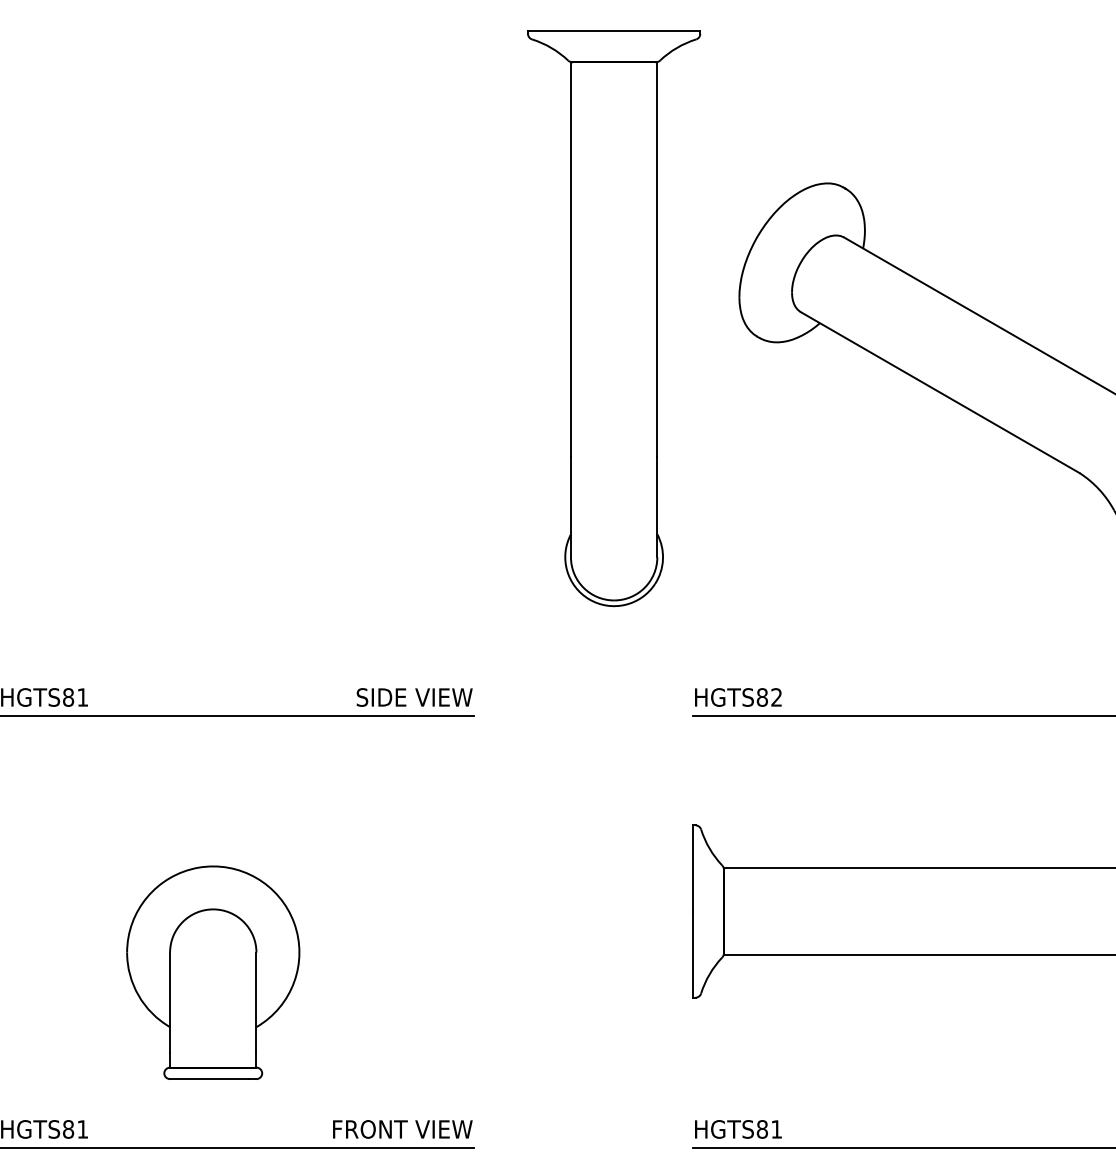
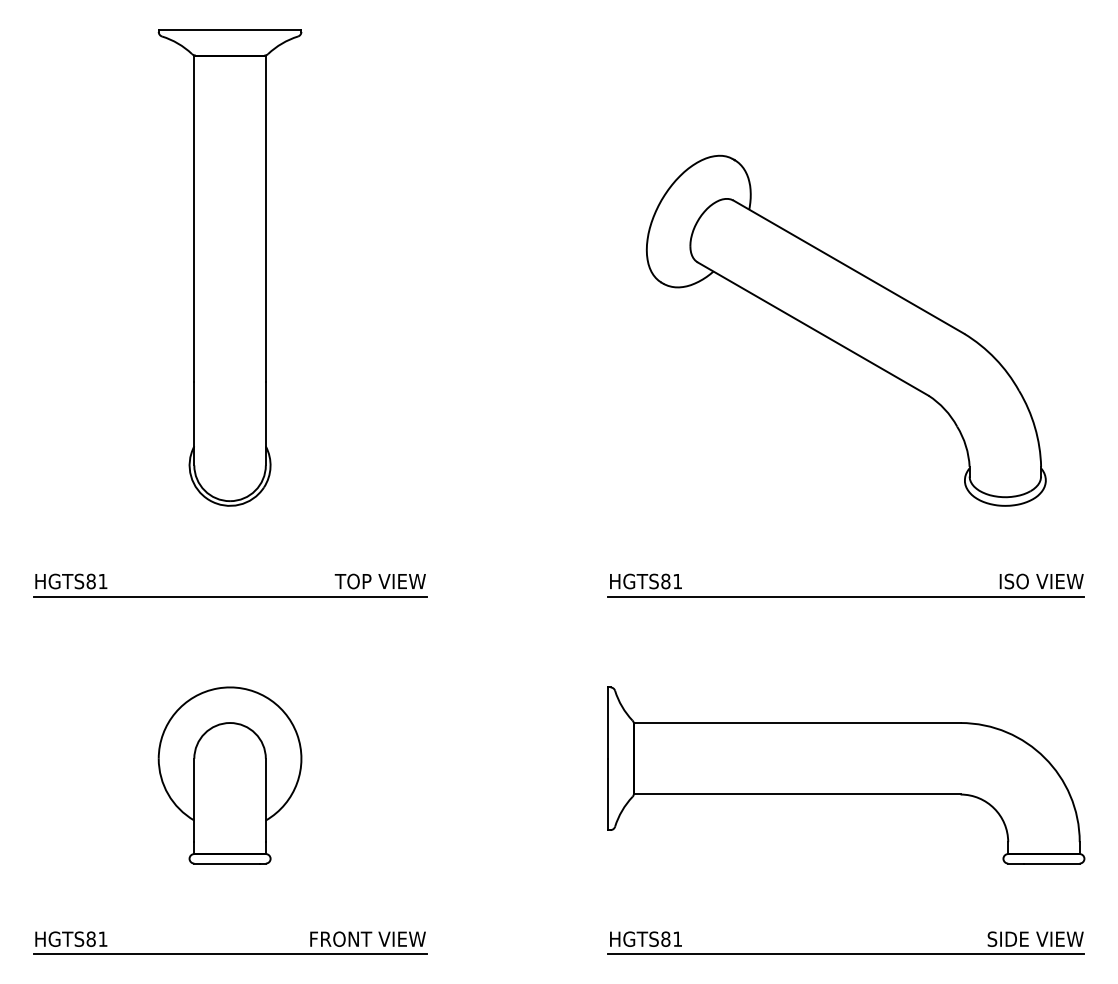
part: (613, 318) -> (229, 267), moved
text: (776, 696) -> (677, 580), HGTS82 -> HGTS81
text: (381, 697) -> (350, 581), SIDE VIEW -> TOP VIEW
part: (212, 972) -> (229, 775), moved

